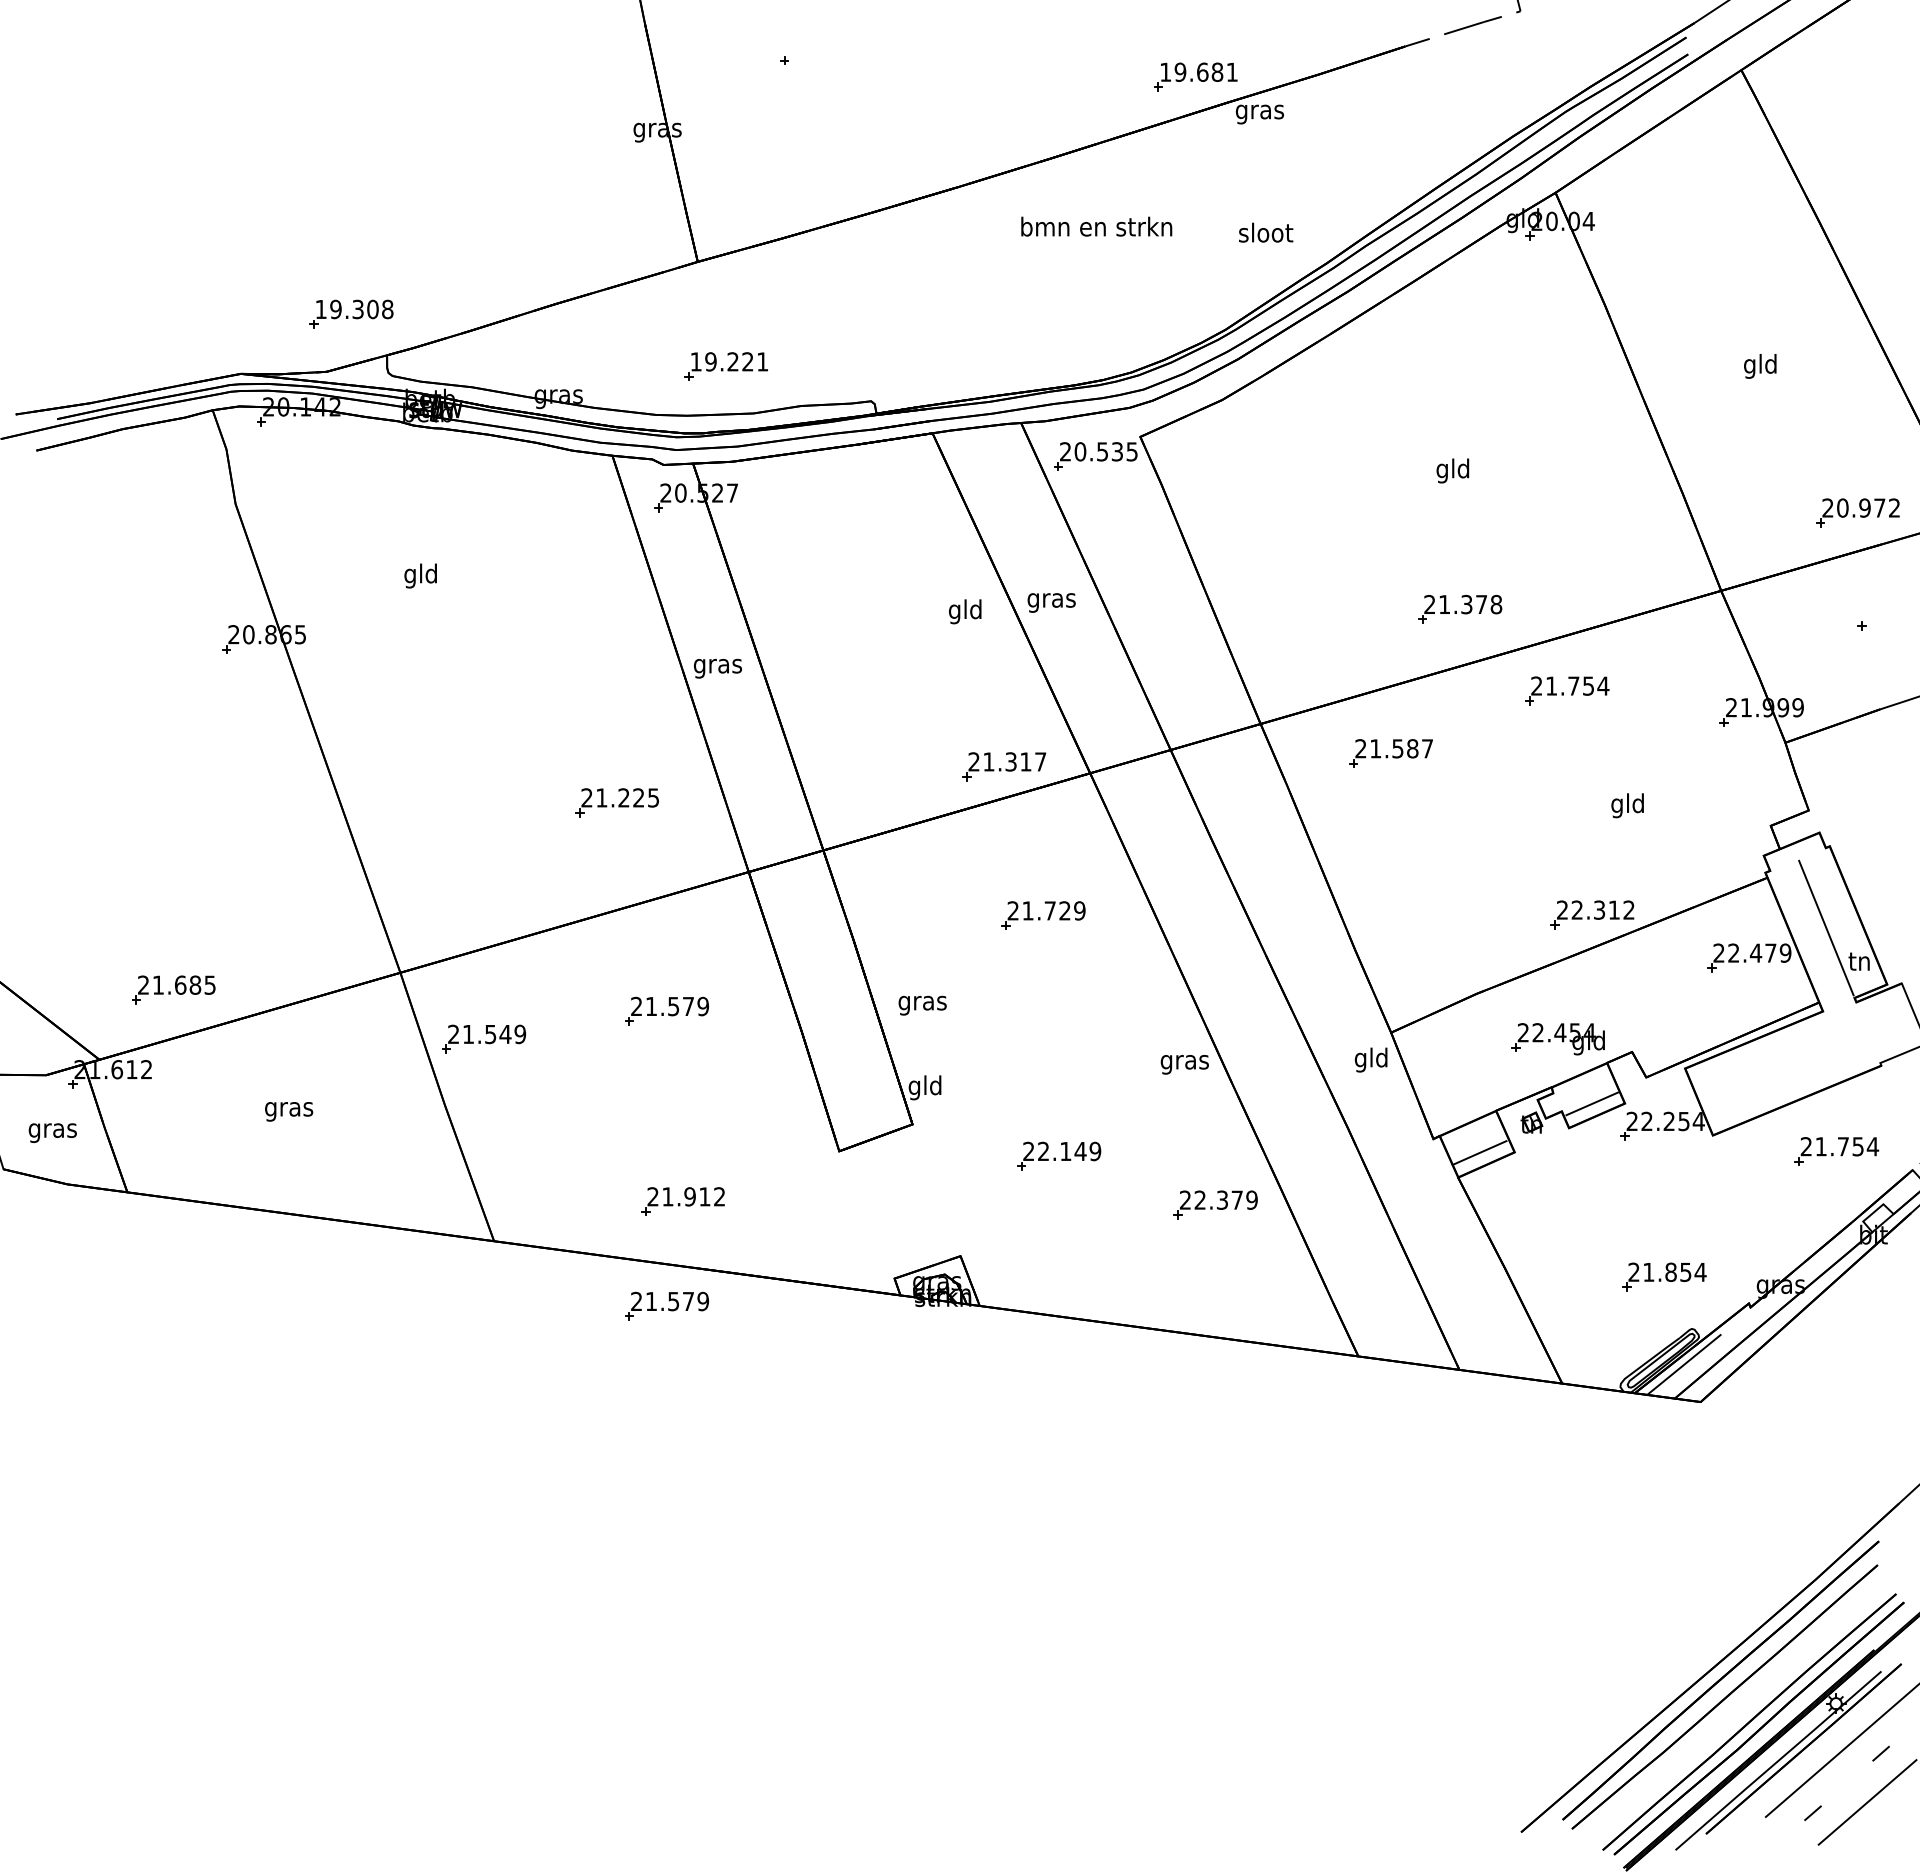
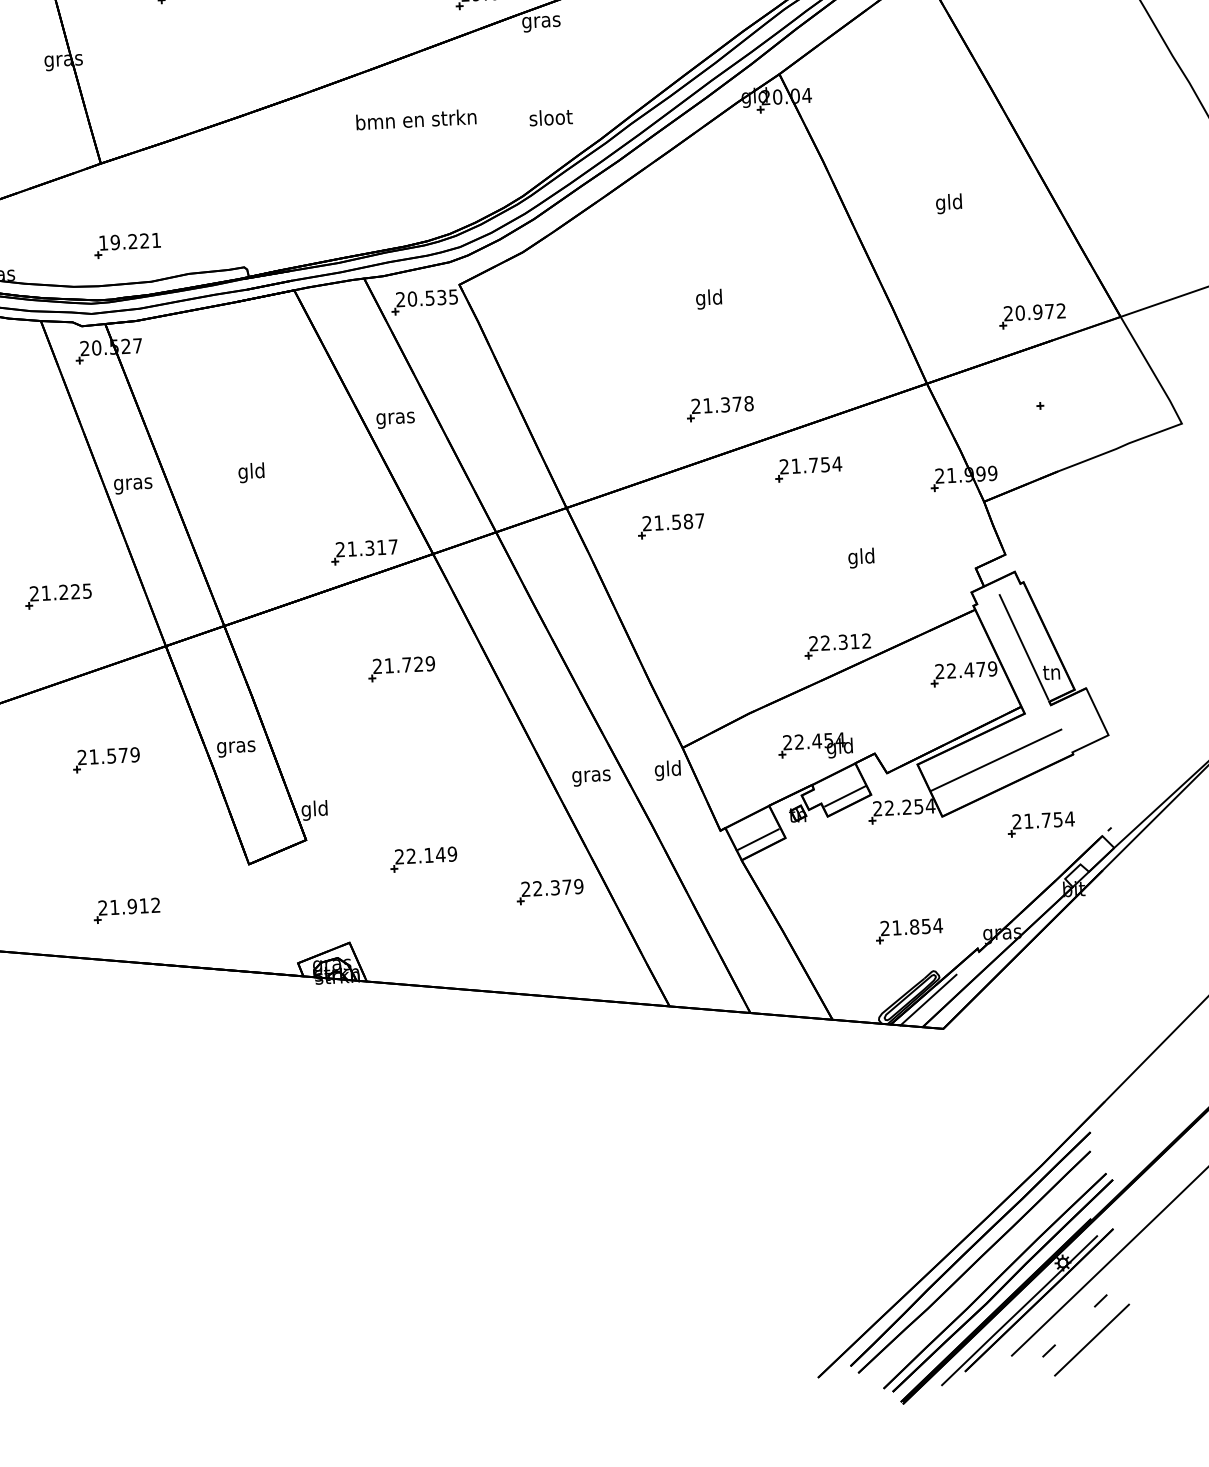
text: (965, 611) -> (251, 472), moved
text: (922, 1005) -> (236, 748), moved
text: (1184, 1064) -> (591, 777), moved
line: (1783, 1067) -> (995, 759), added
part: (666, 1305) -> (118, 993), removed

